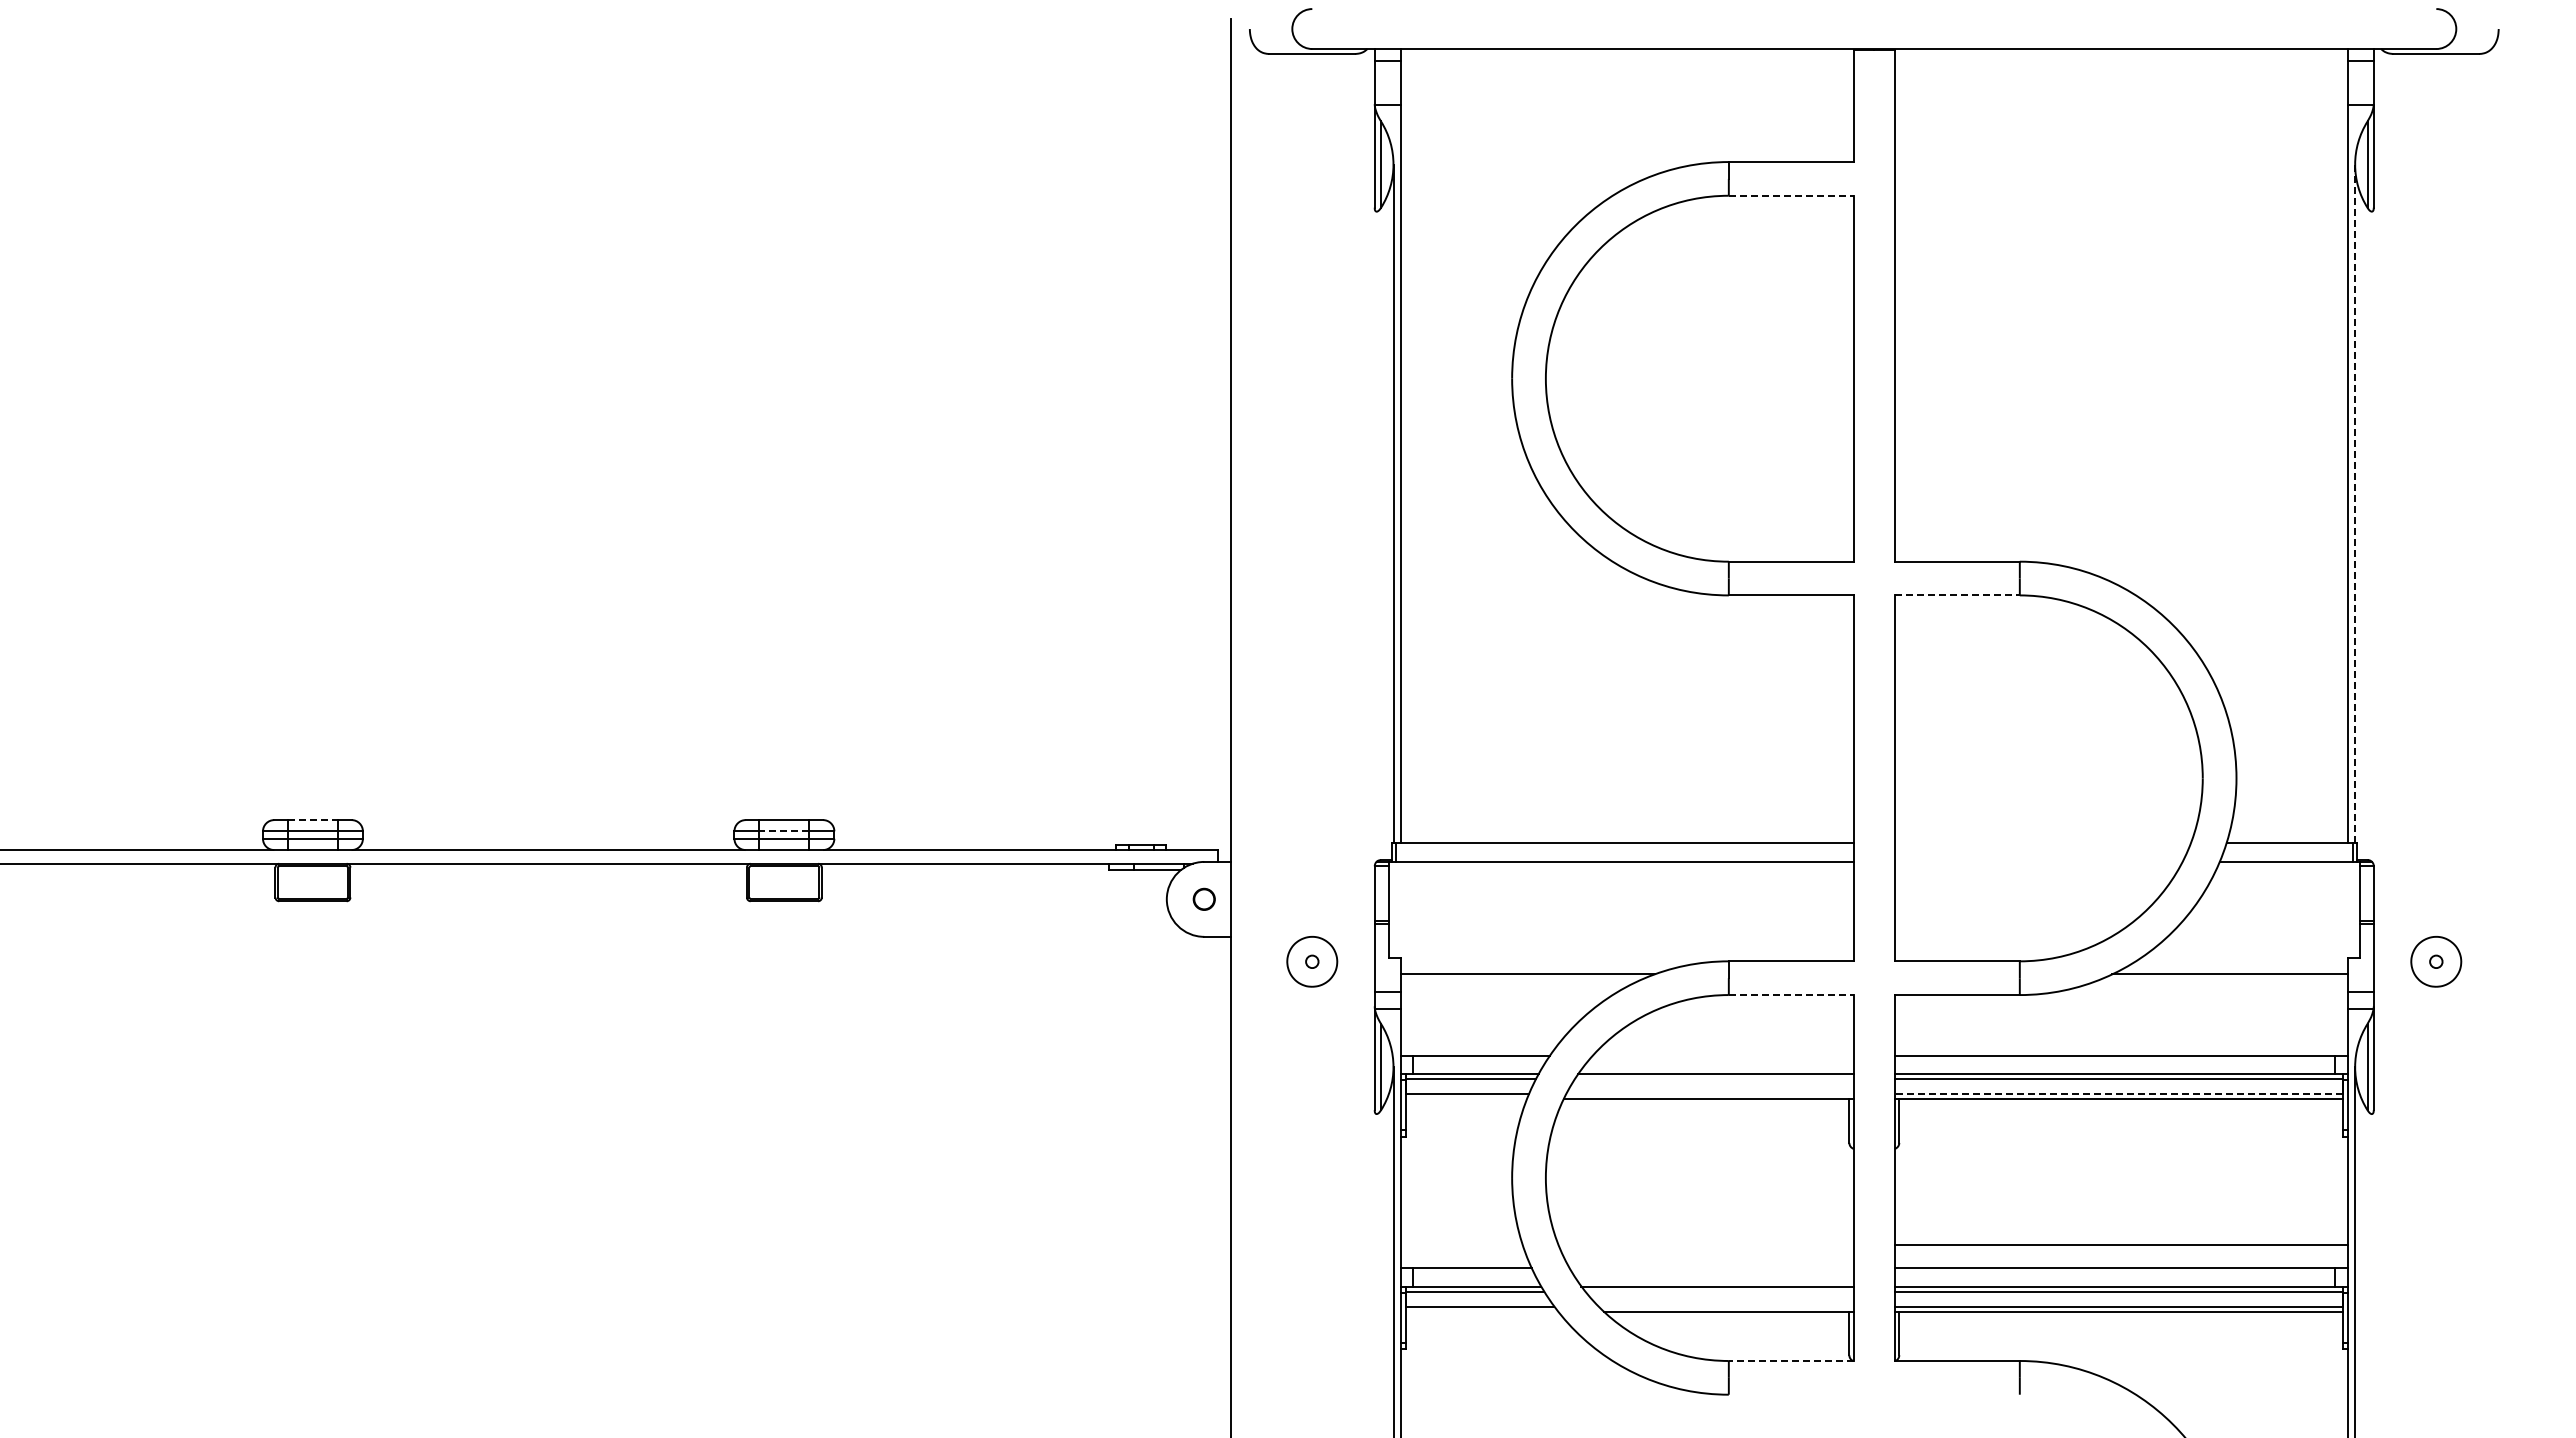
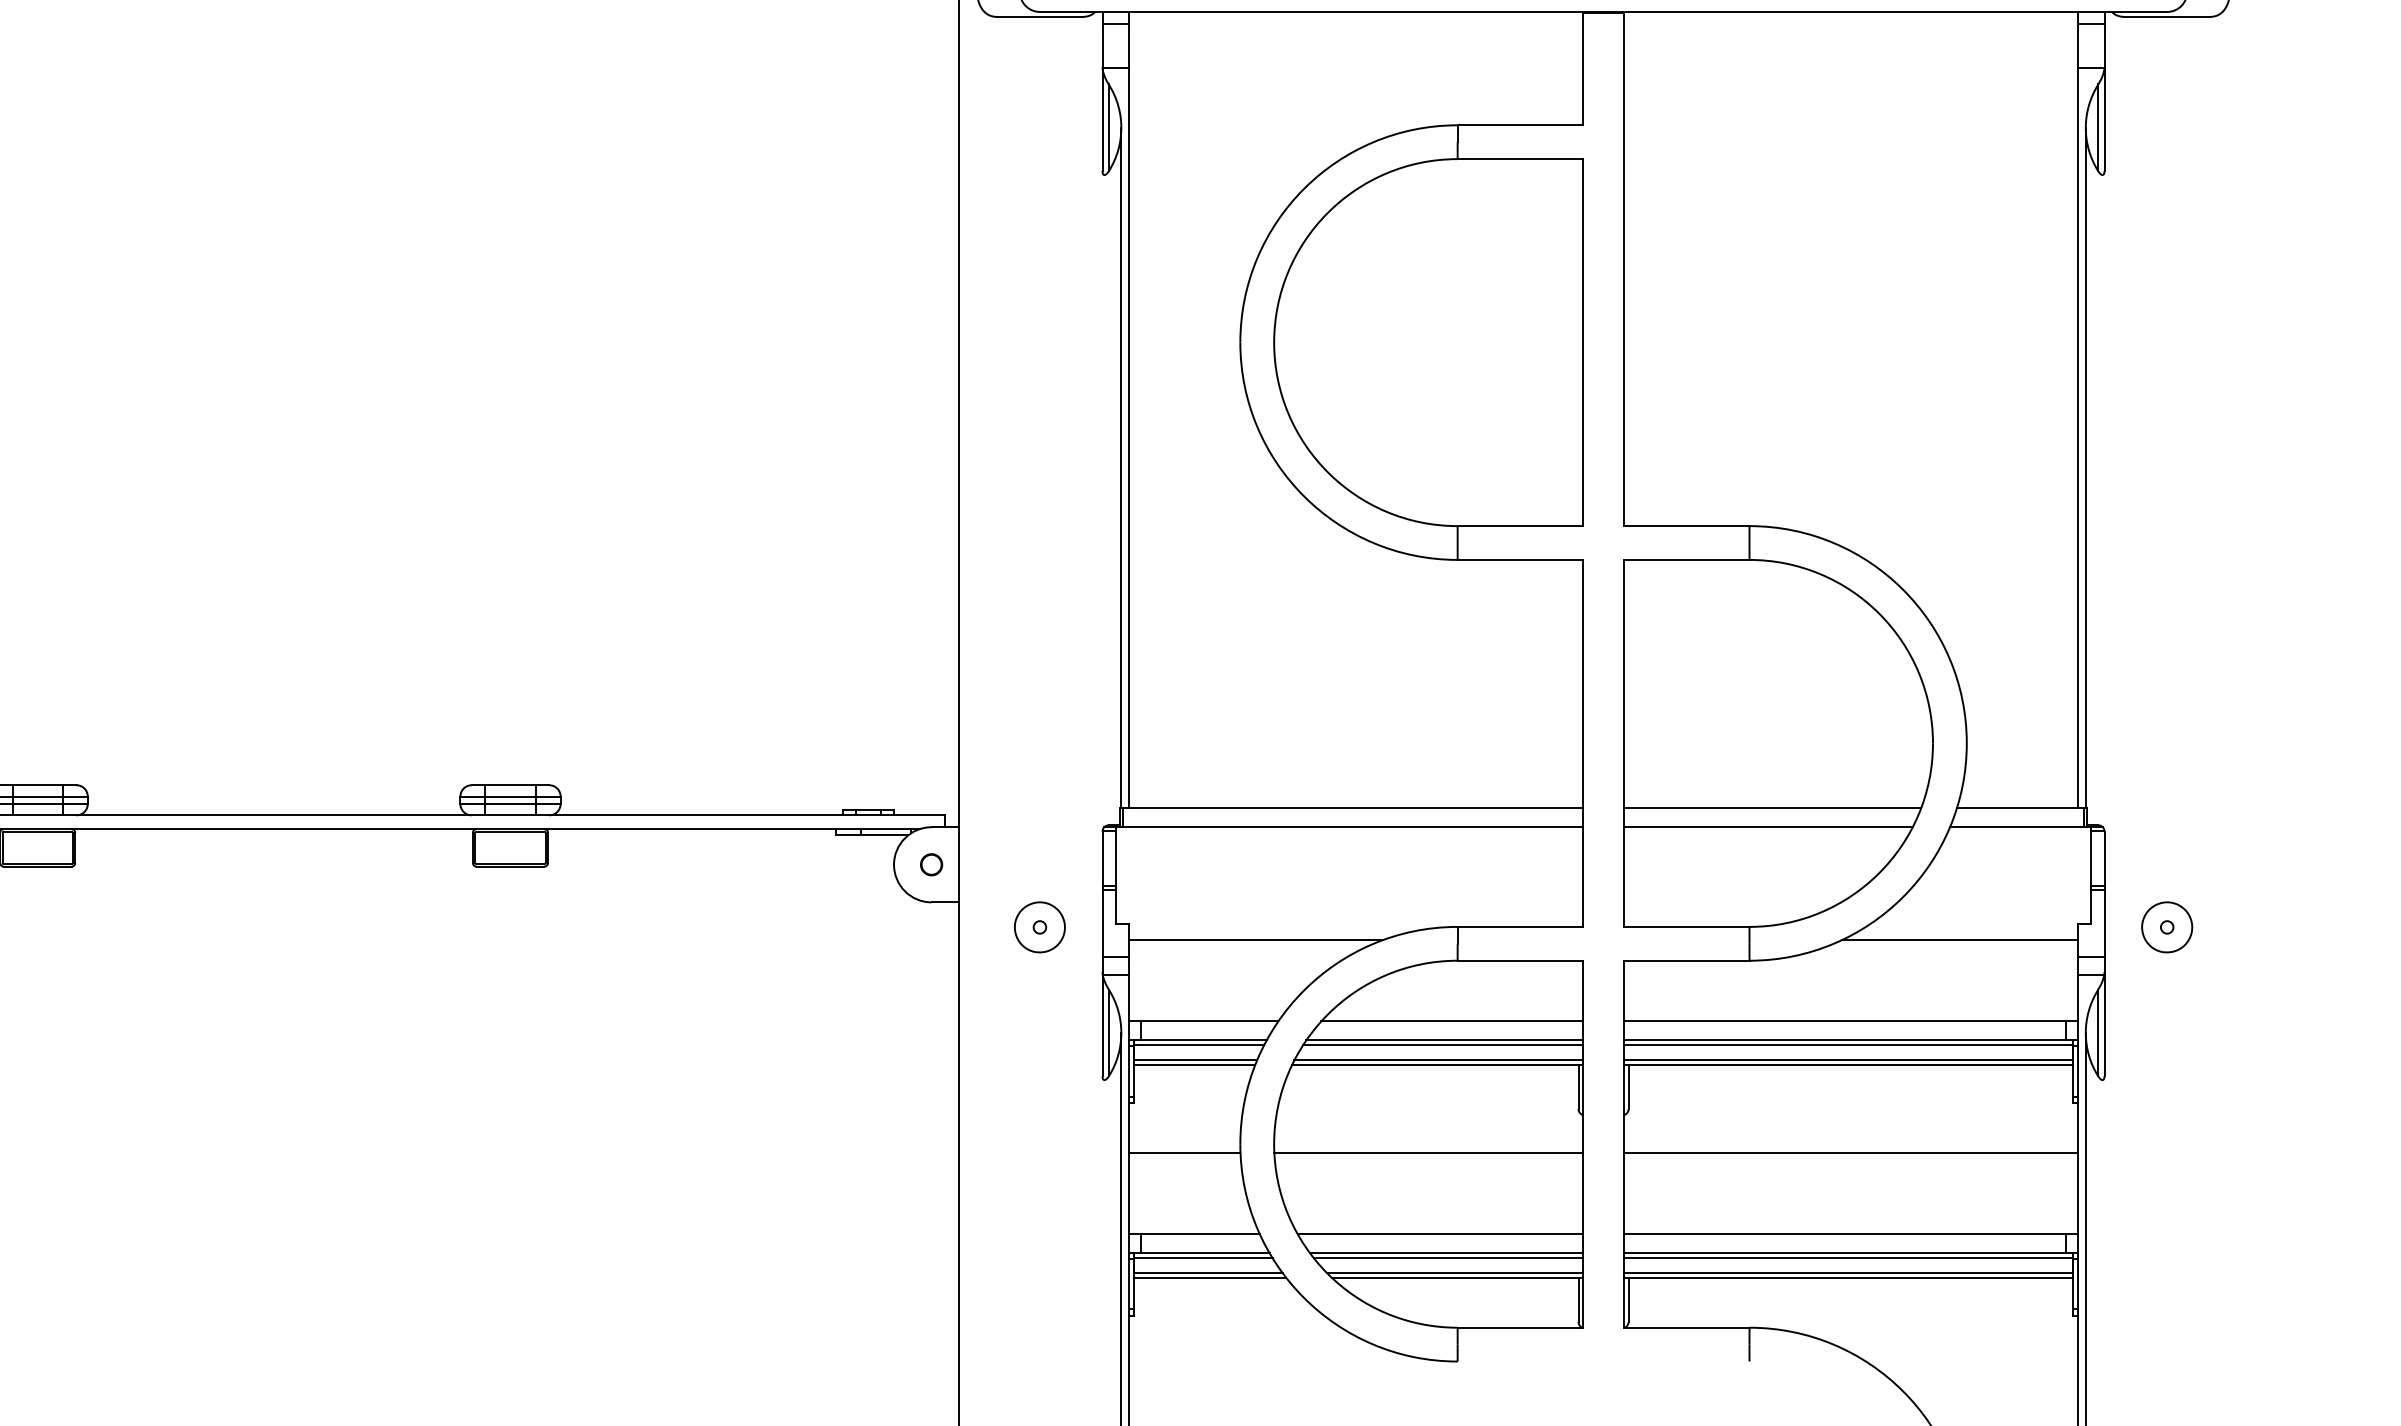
line: (1791, 195) -> (1520, 158), dashed -> solid
line: (2355, 504) -> (2086, 468), dashed -> solid
line: (1957, 595) -> (1686, 560), dashed -> solid
line: (312, 820) -> (37, 785), dashed -> solid
line: (784, 831) -> (510, 796), dashed -> solid
line: (2042, 843) -> (1772, 808), added
line: (2038, 861) -> (1768, 826), added
line: (1791, 995) -> (1520, 961), dashed -> solid
line: (1722, 1055) -> (1451, 1021), added
line: (1713, 1079) -> (1442, 1045), added
line: (1709, 1094) -> (1438, 1060), added
line: (2118, 1094) -> (1848, 1060), dashed -> solid
line: (1465, 1099) -> (1193, 1065), added
line: (1456, 1186) -> (1184, 1152), added
line: (1699, 1186) -> (1428, 1152), added
line: (2120, 1244) -> (1850, 1152), moved
line: (1711, 1267) -> (1440, 1233), added
line: (1719, 1291) -> (1448, 1258), added
line: (1725, 1306) -> (1454, 1273), added
line: (1481, 1311) -> (1209, 1278), added
line: (1790, 1360) -> (1519, 1327), dashed -> solid

